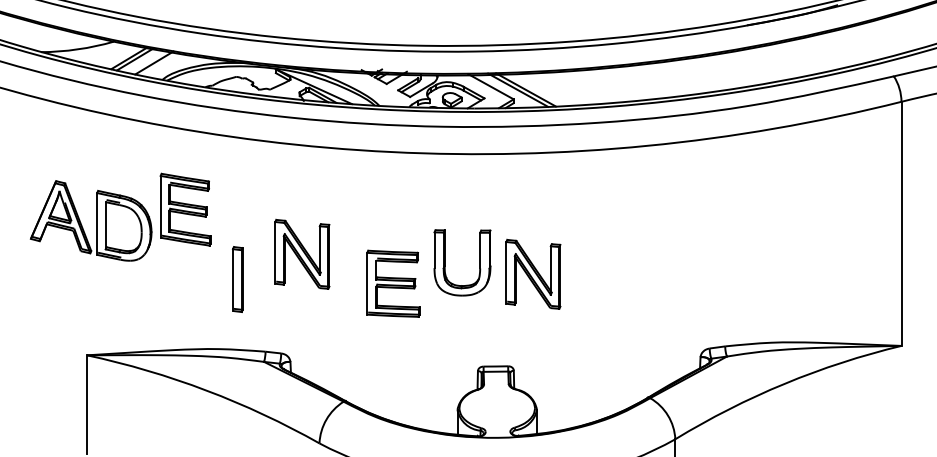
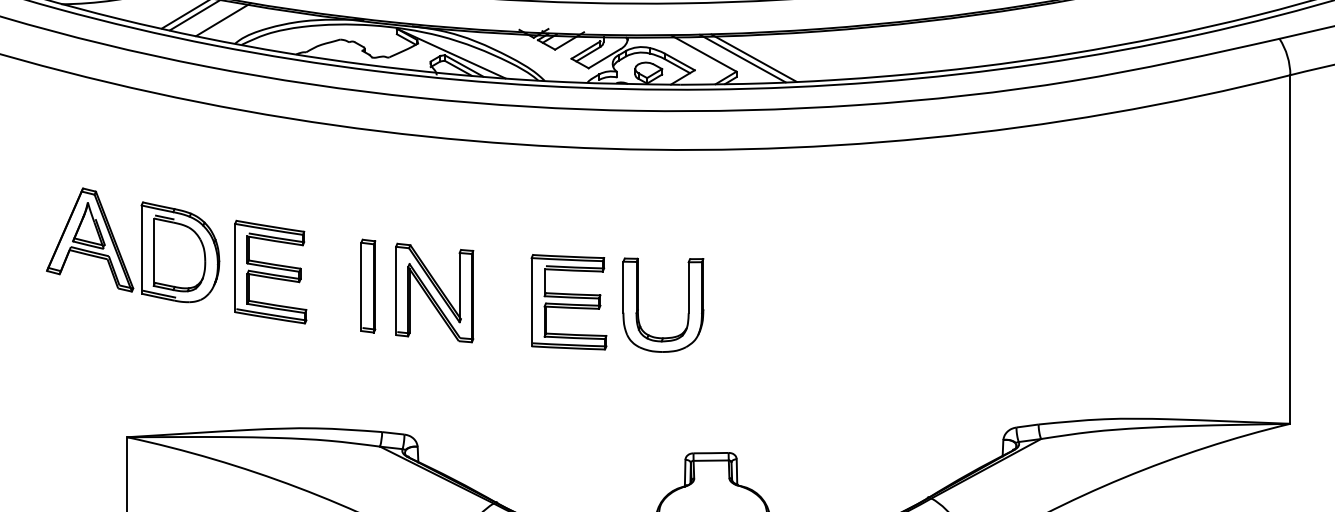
part: (185, 209) -> (270, 271), moved
part: (533, 273) -> (764, 320), removed
part: (237, 279) -> (367, 286), moved
part: (393, 283) -> (569, 301), moved

